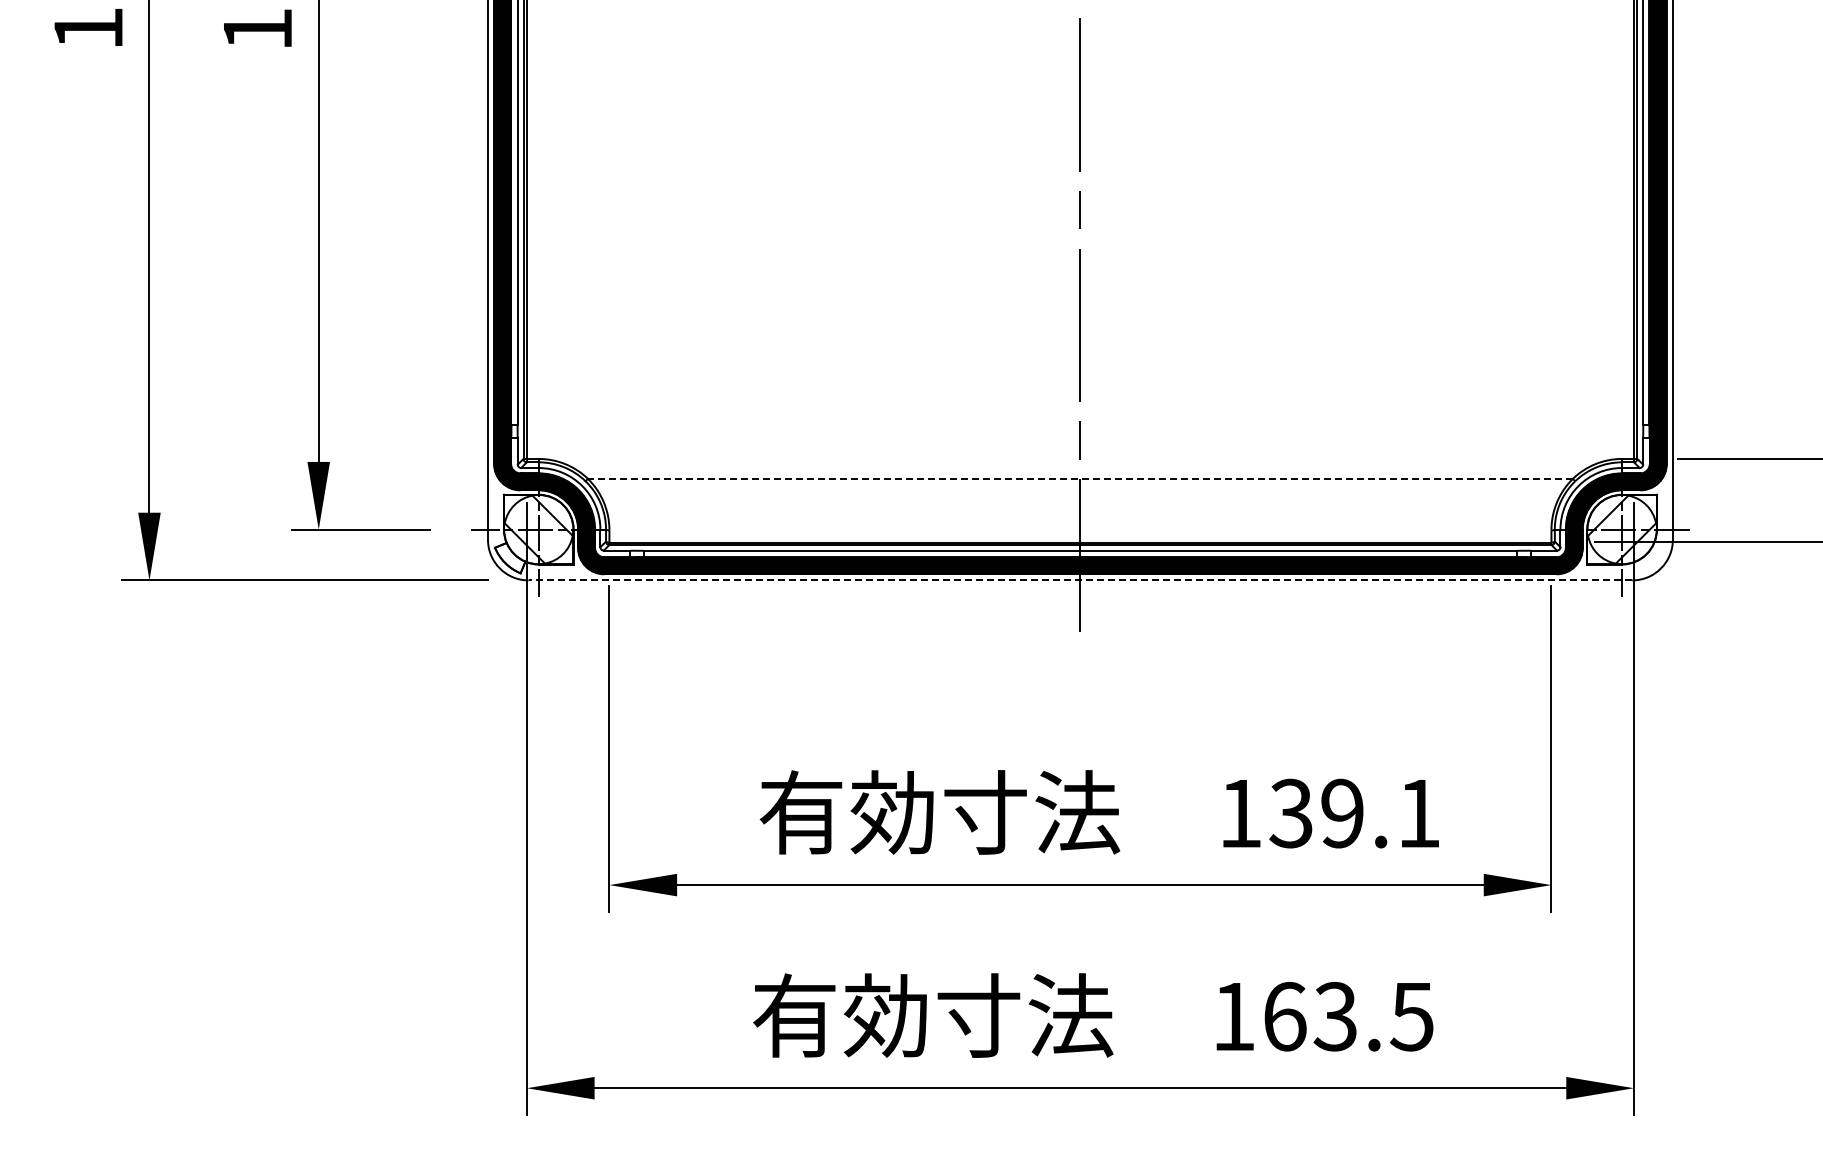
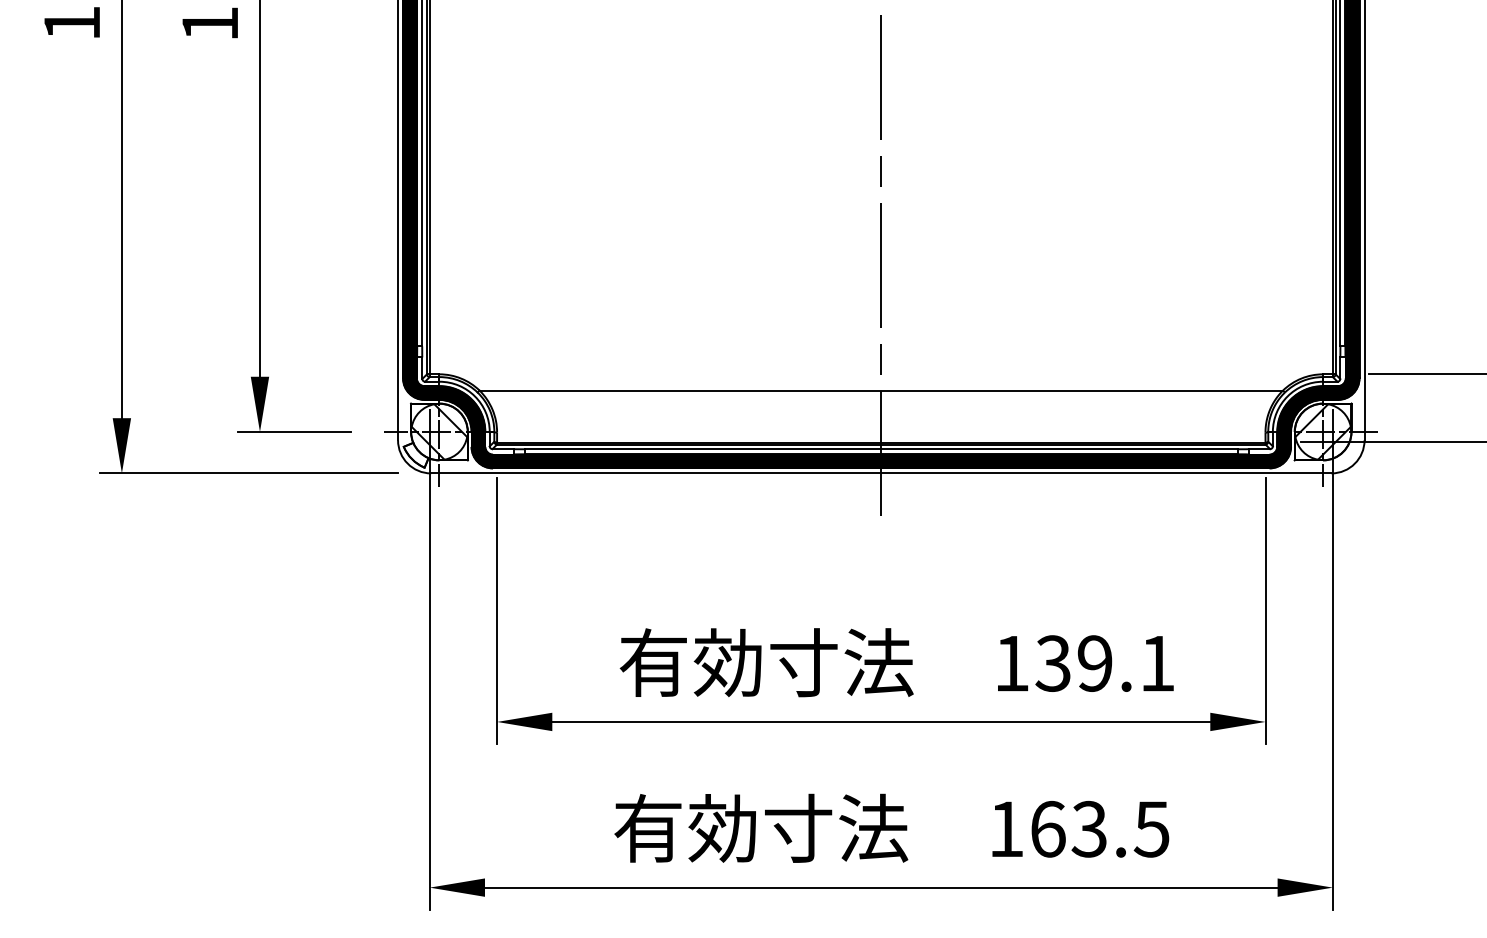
line: (1079, 478) -> (880, 390), dashed -> solid
line: (1080, 580) -> (881, 473), dashed -> solid

